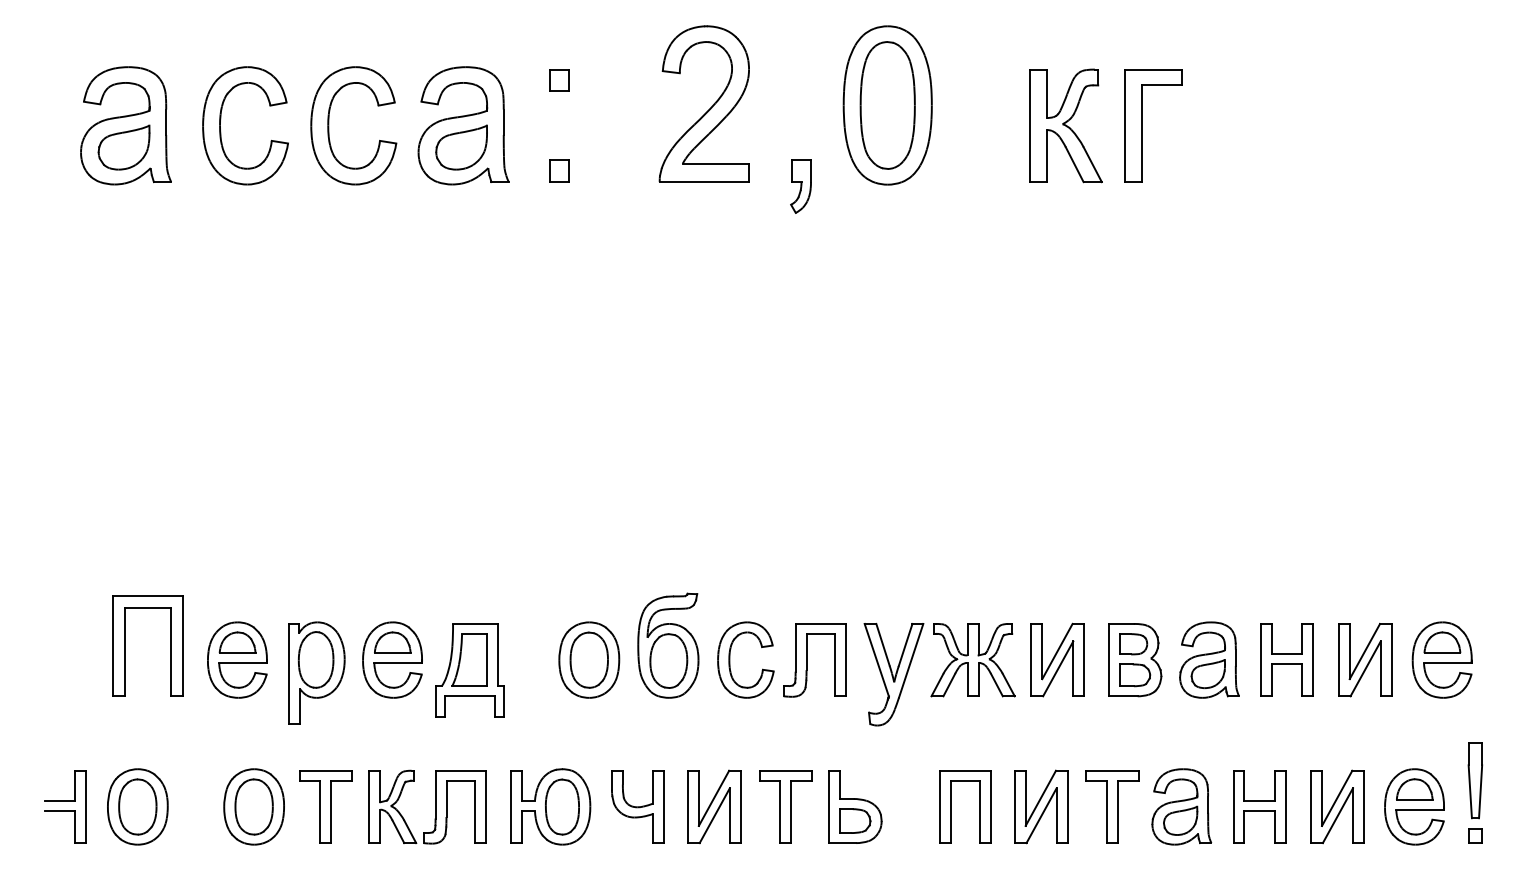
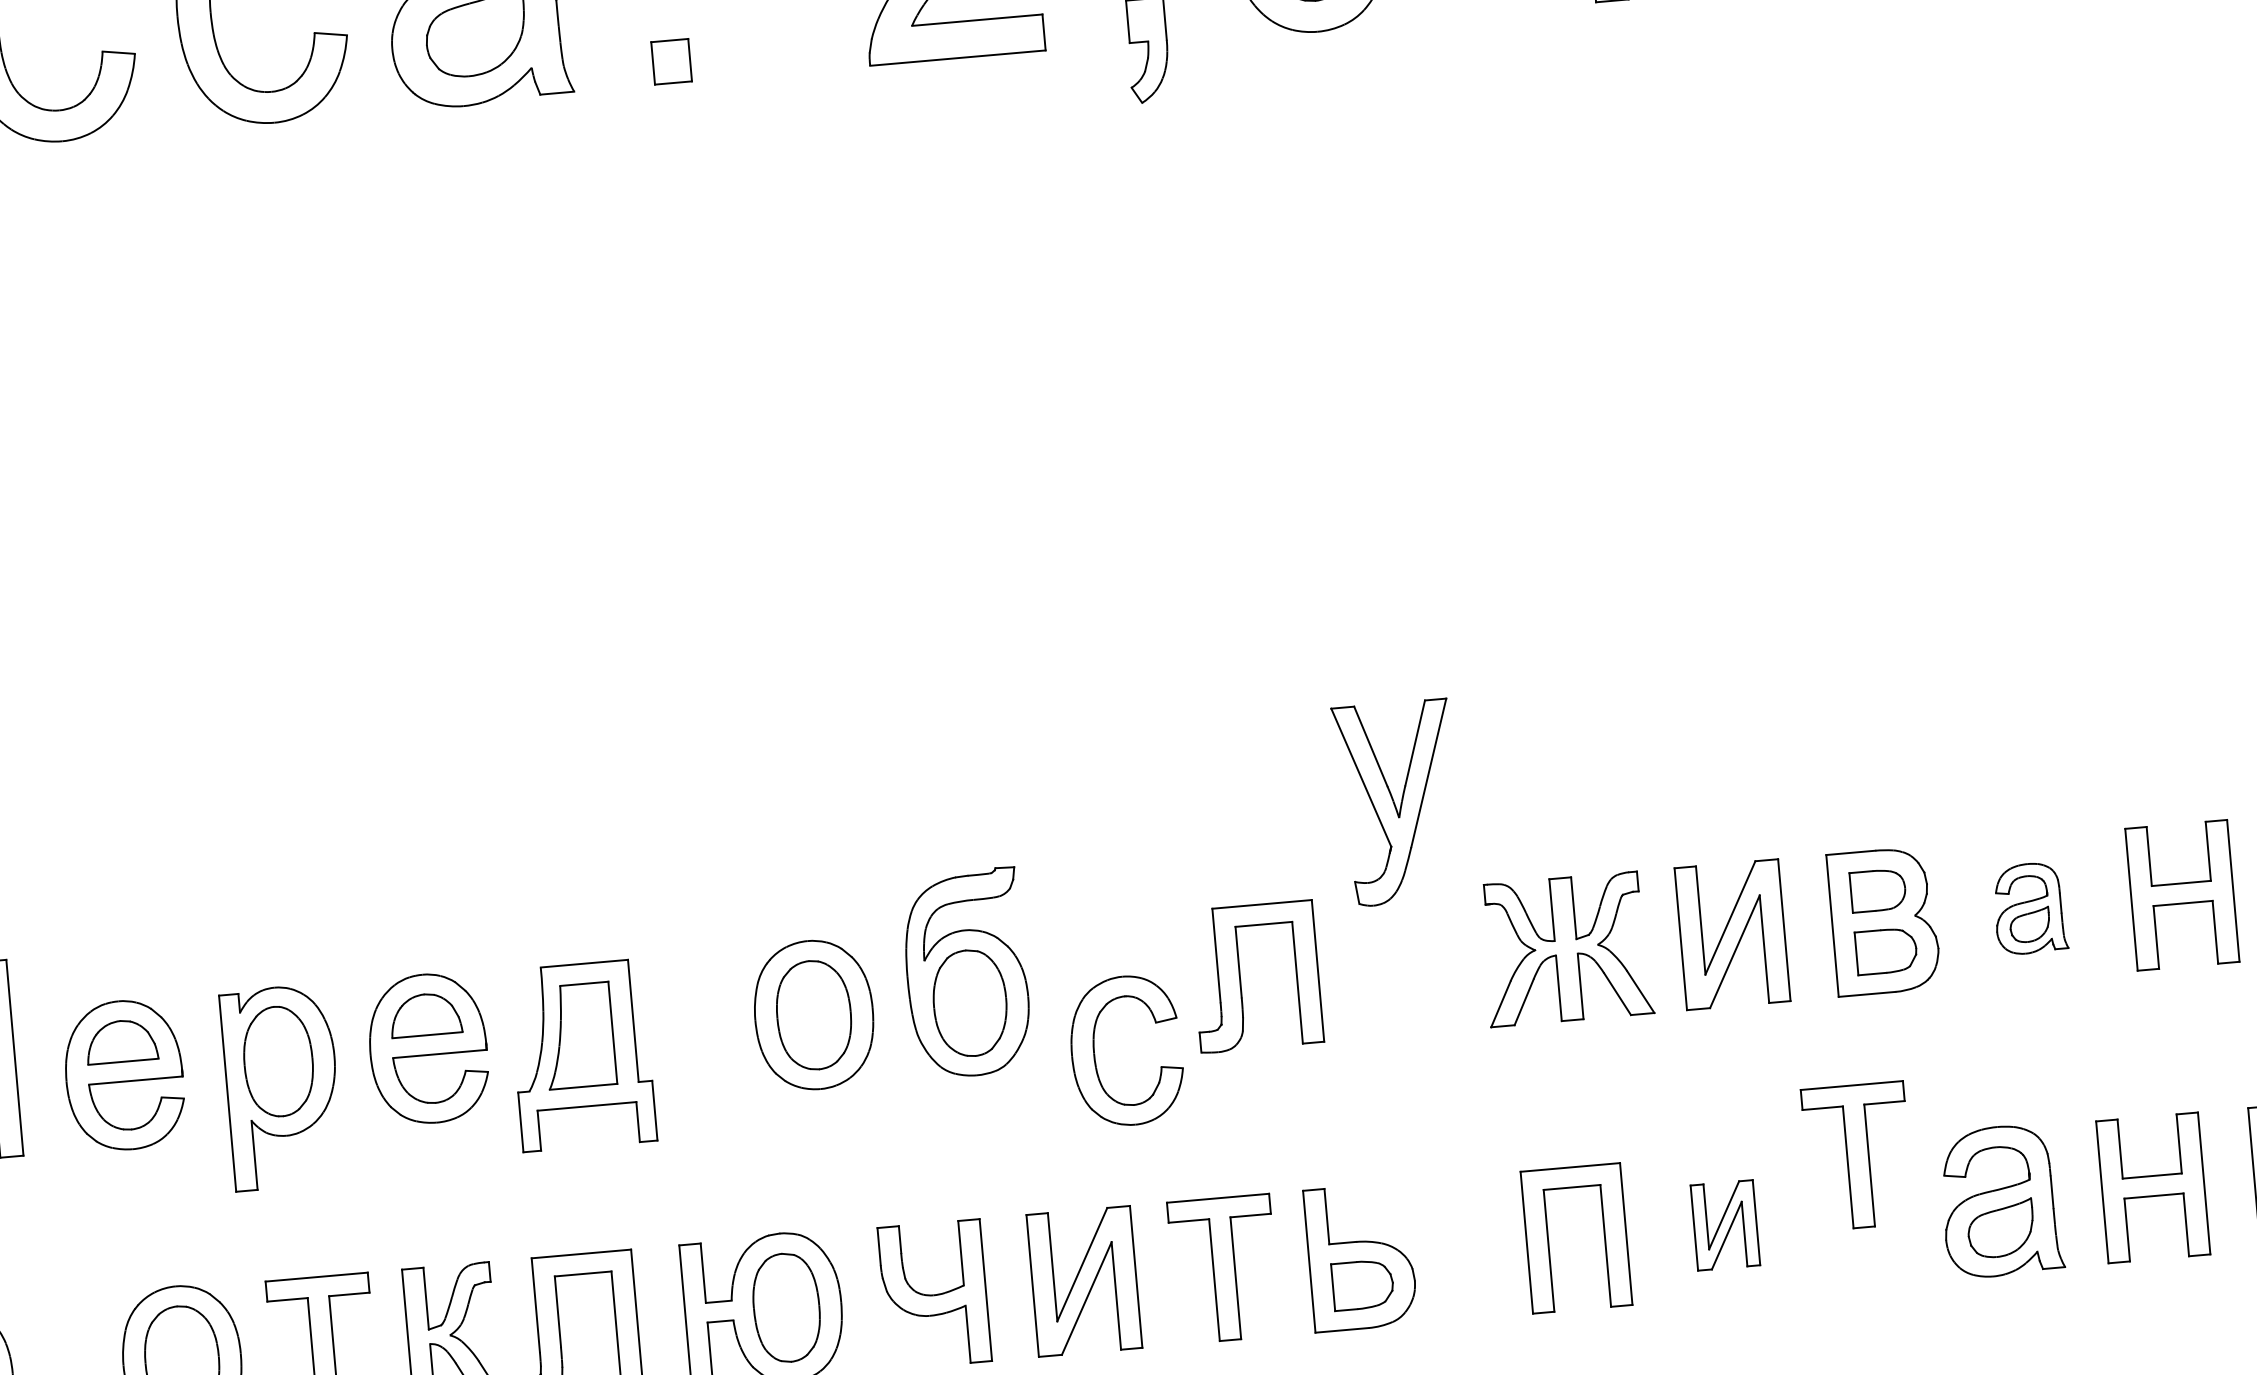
part: (730, 659) -> (1096, 1052), moved
part: (1209, 659) -> (2029, 907), size x0.6
part: (893, 674) -> (1396, 802), moved
part: (1041, 806) -> (1725, 1224), size x0.6
part: (1112, 806) -> (1858, 1155), moved

